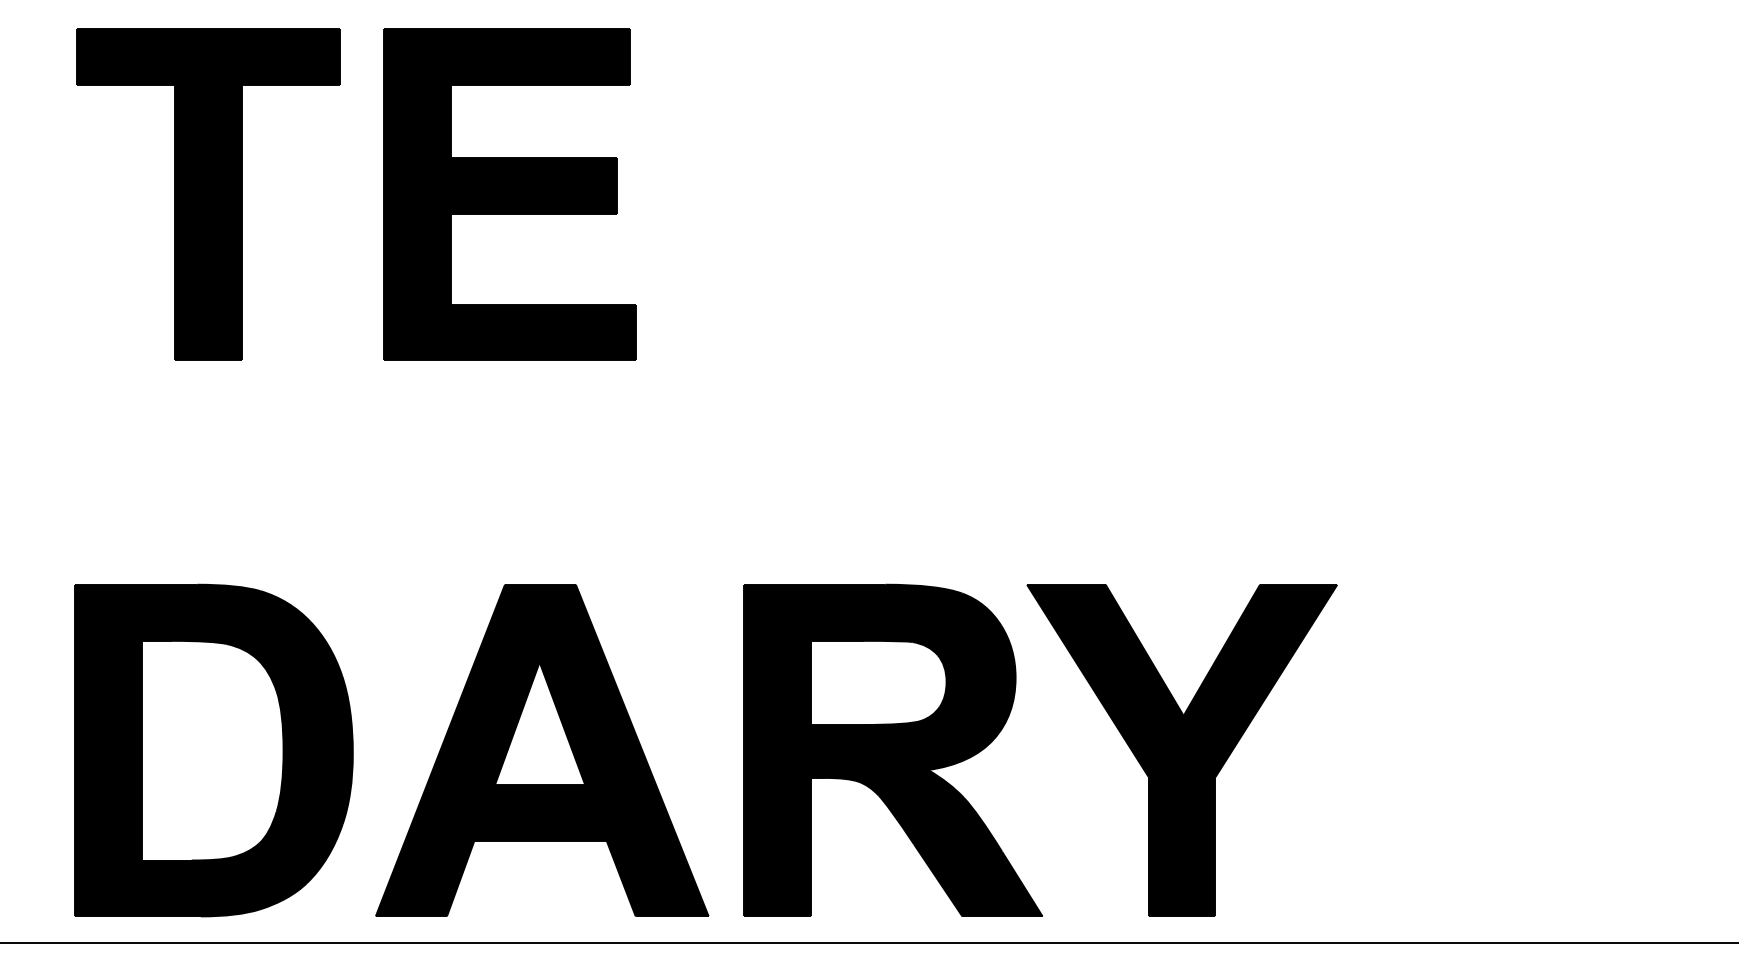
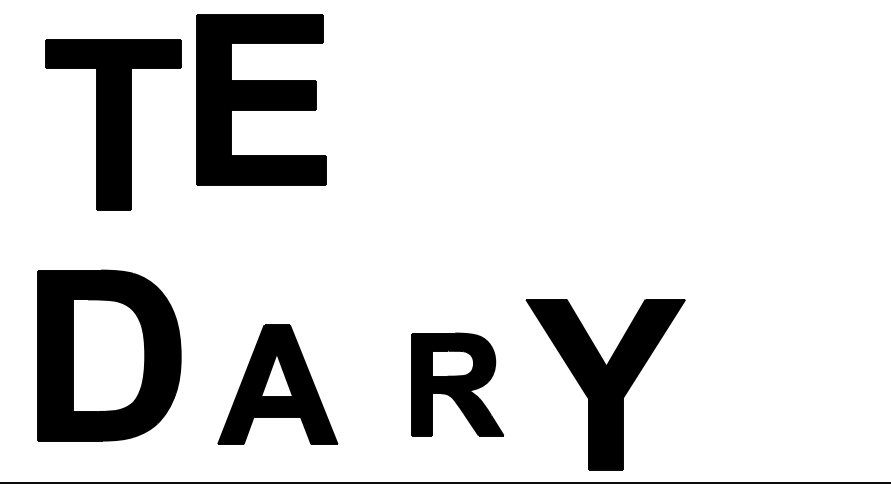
part: (208, 194) -> (113, 124), moved
part: (213, 750) -> (109, 355), moved
part: (541, 750) -> (277, 384), size x0.7
part: (892, 750) -> (457, 384), size x0.6

